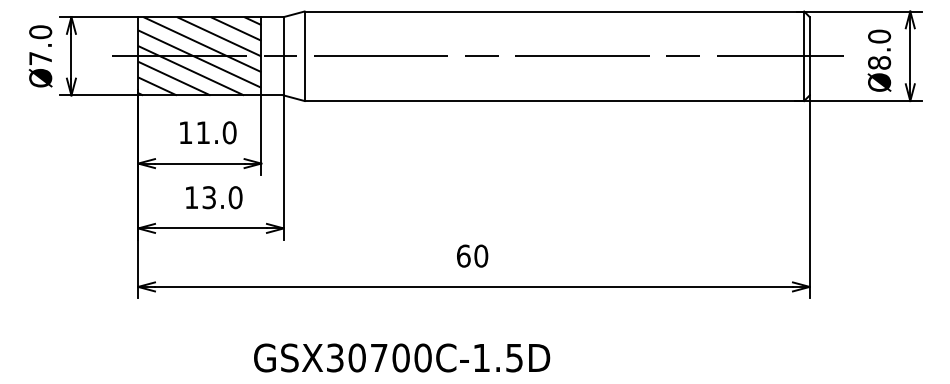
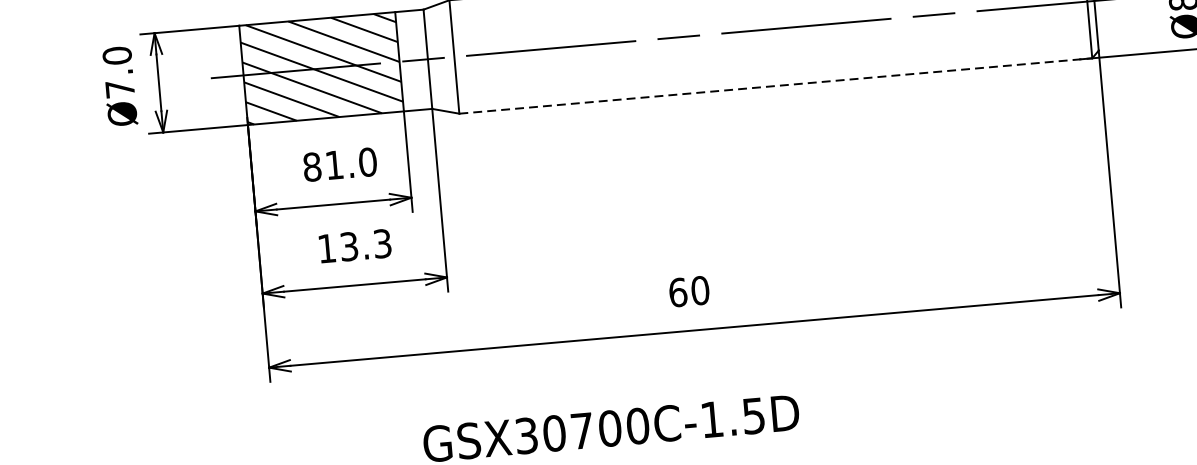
line: (554, 101) -> (776, 86), solid -> dashed
text: (185, 132) -> (311, 166), 11.0 -> 81.0
text: (235, 197) -> (382, 243), 13.0 -> 13.3

